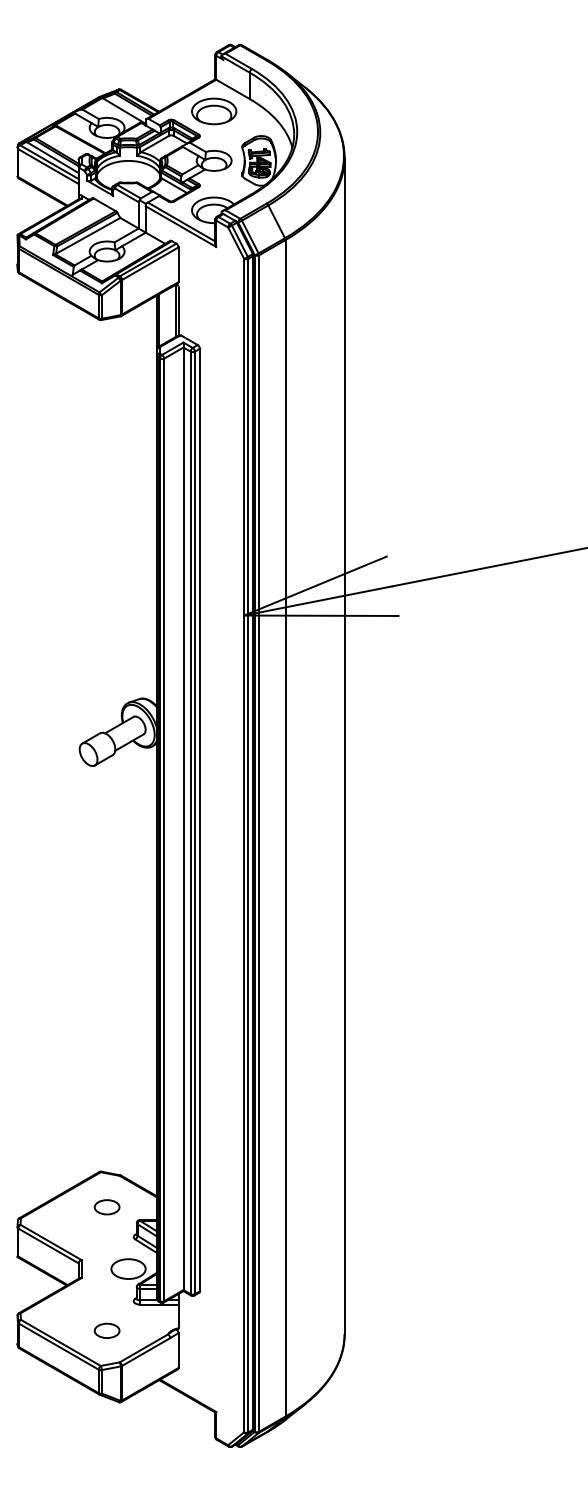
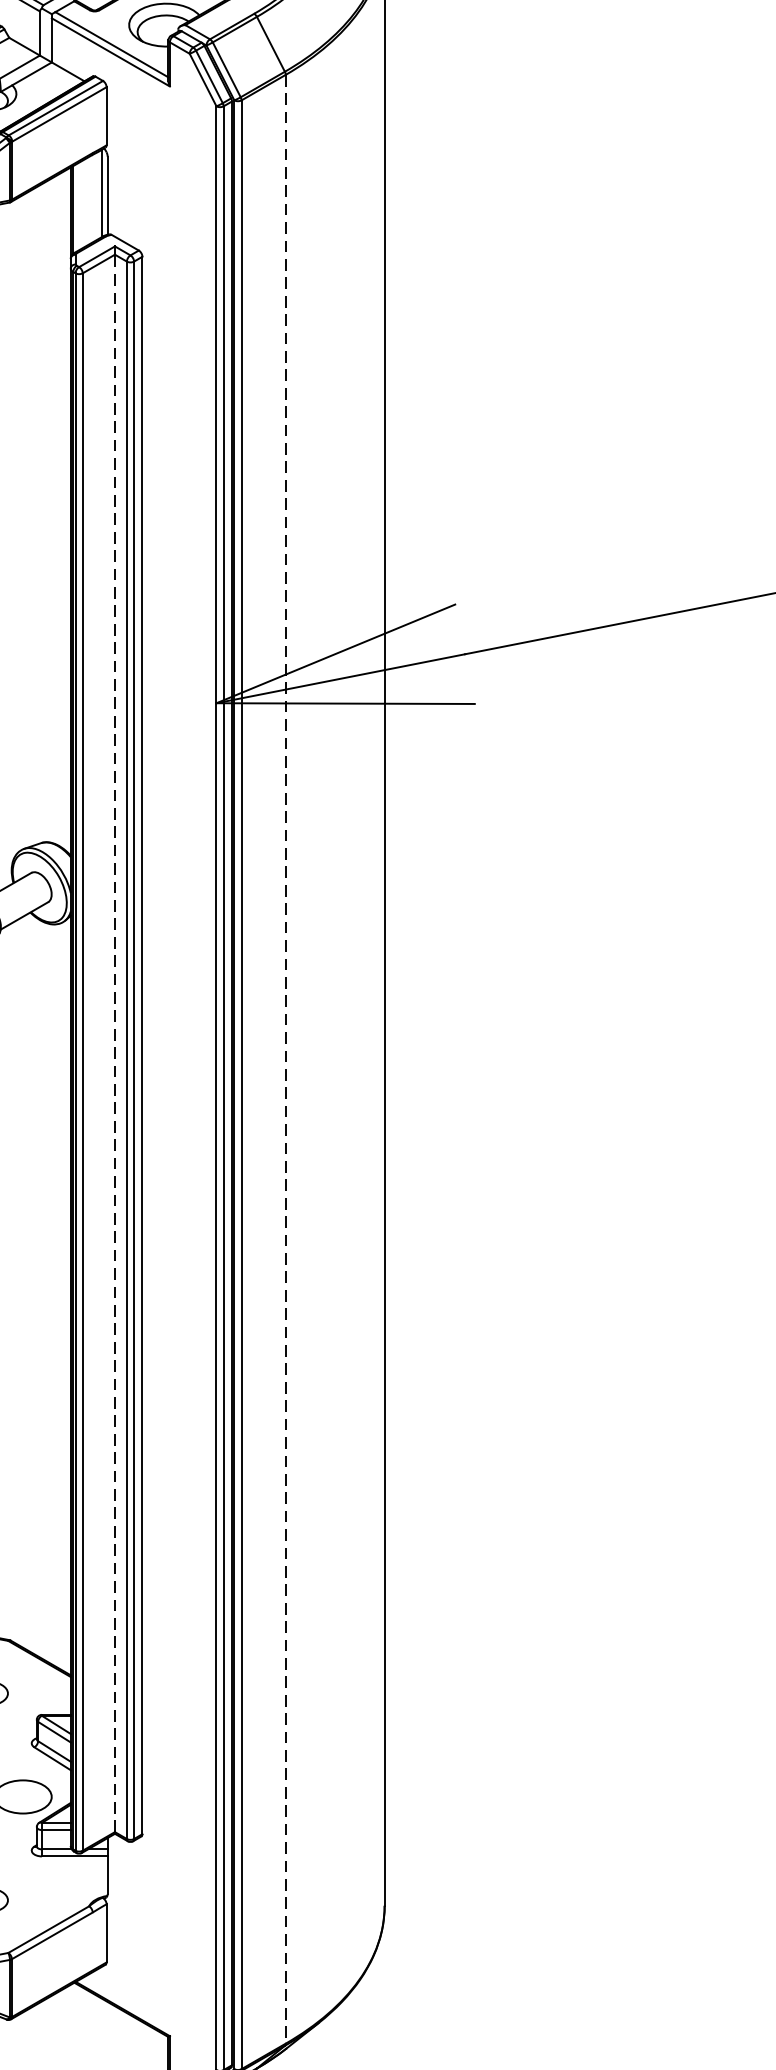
line: (183, 818) -> (114, 1042), solid -> dashed
line: (285, 828) -> (285, 1059), solid -> dashed

